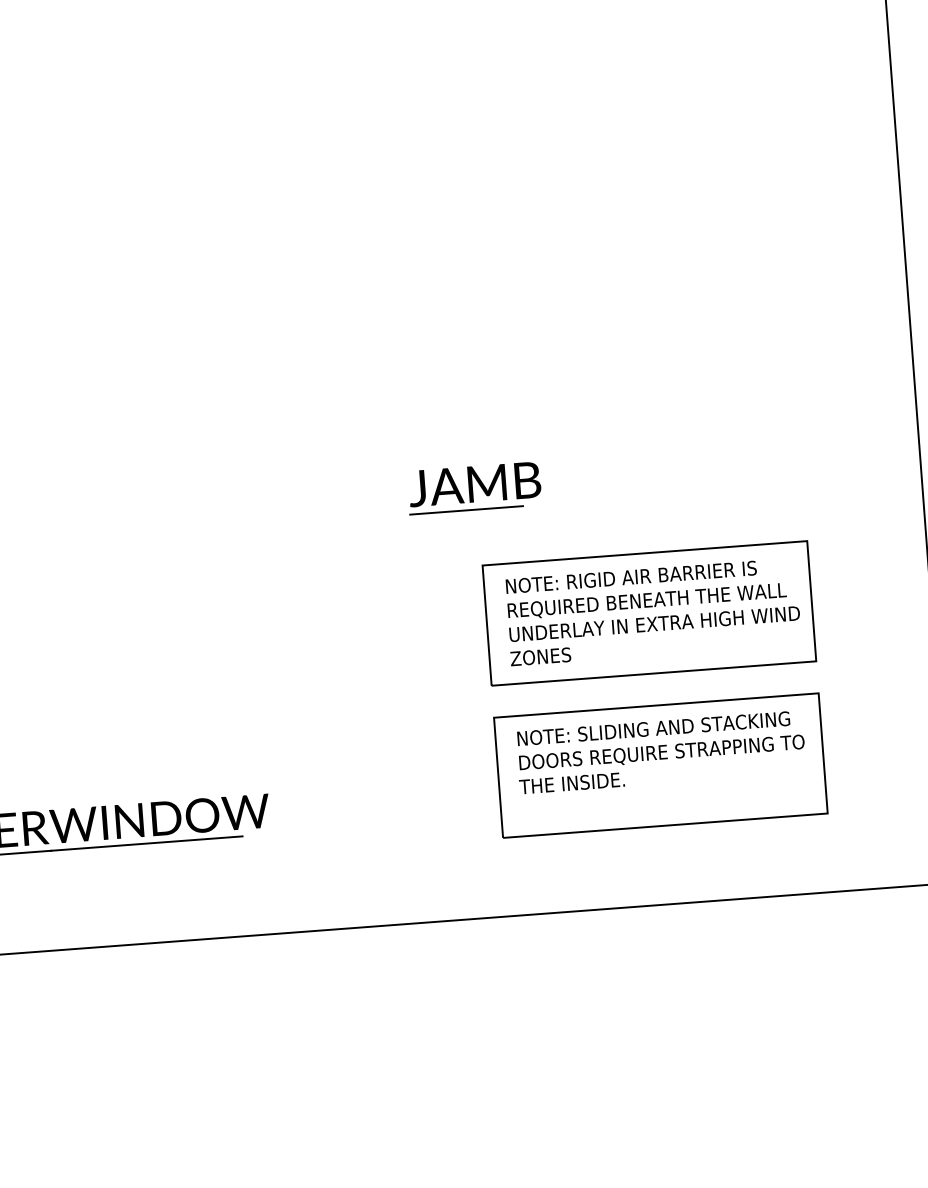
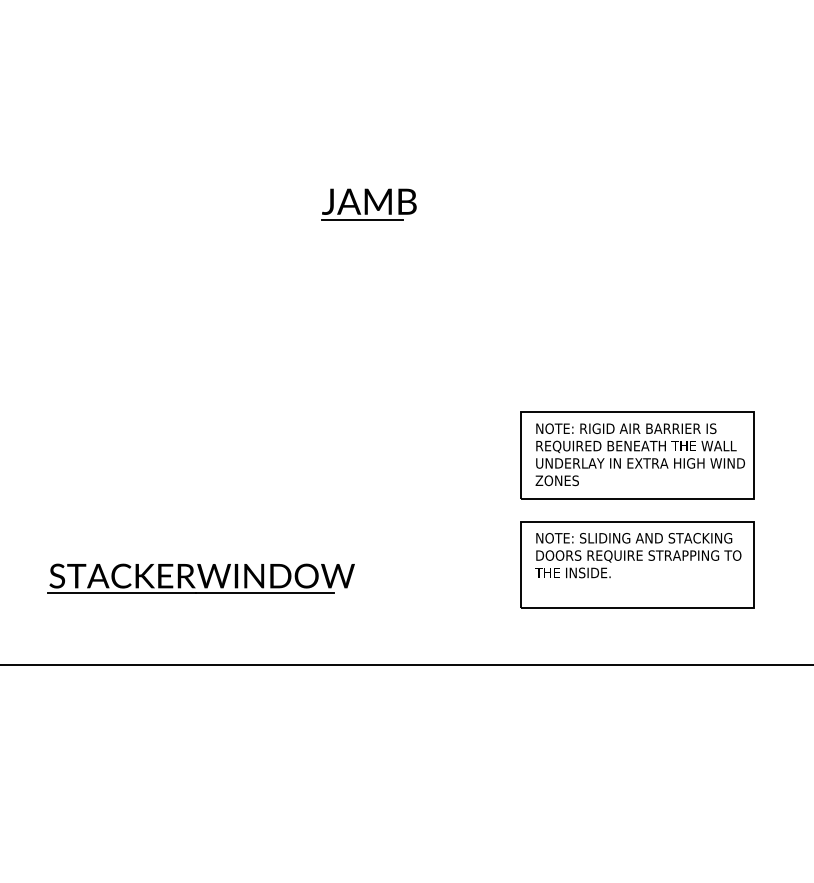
part: (473, 488) -> (368, 204), moved

